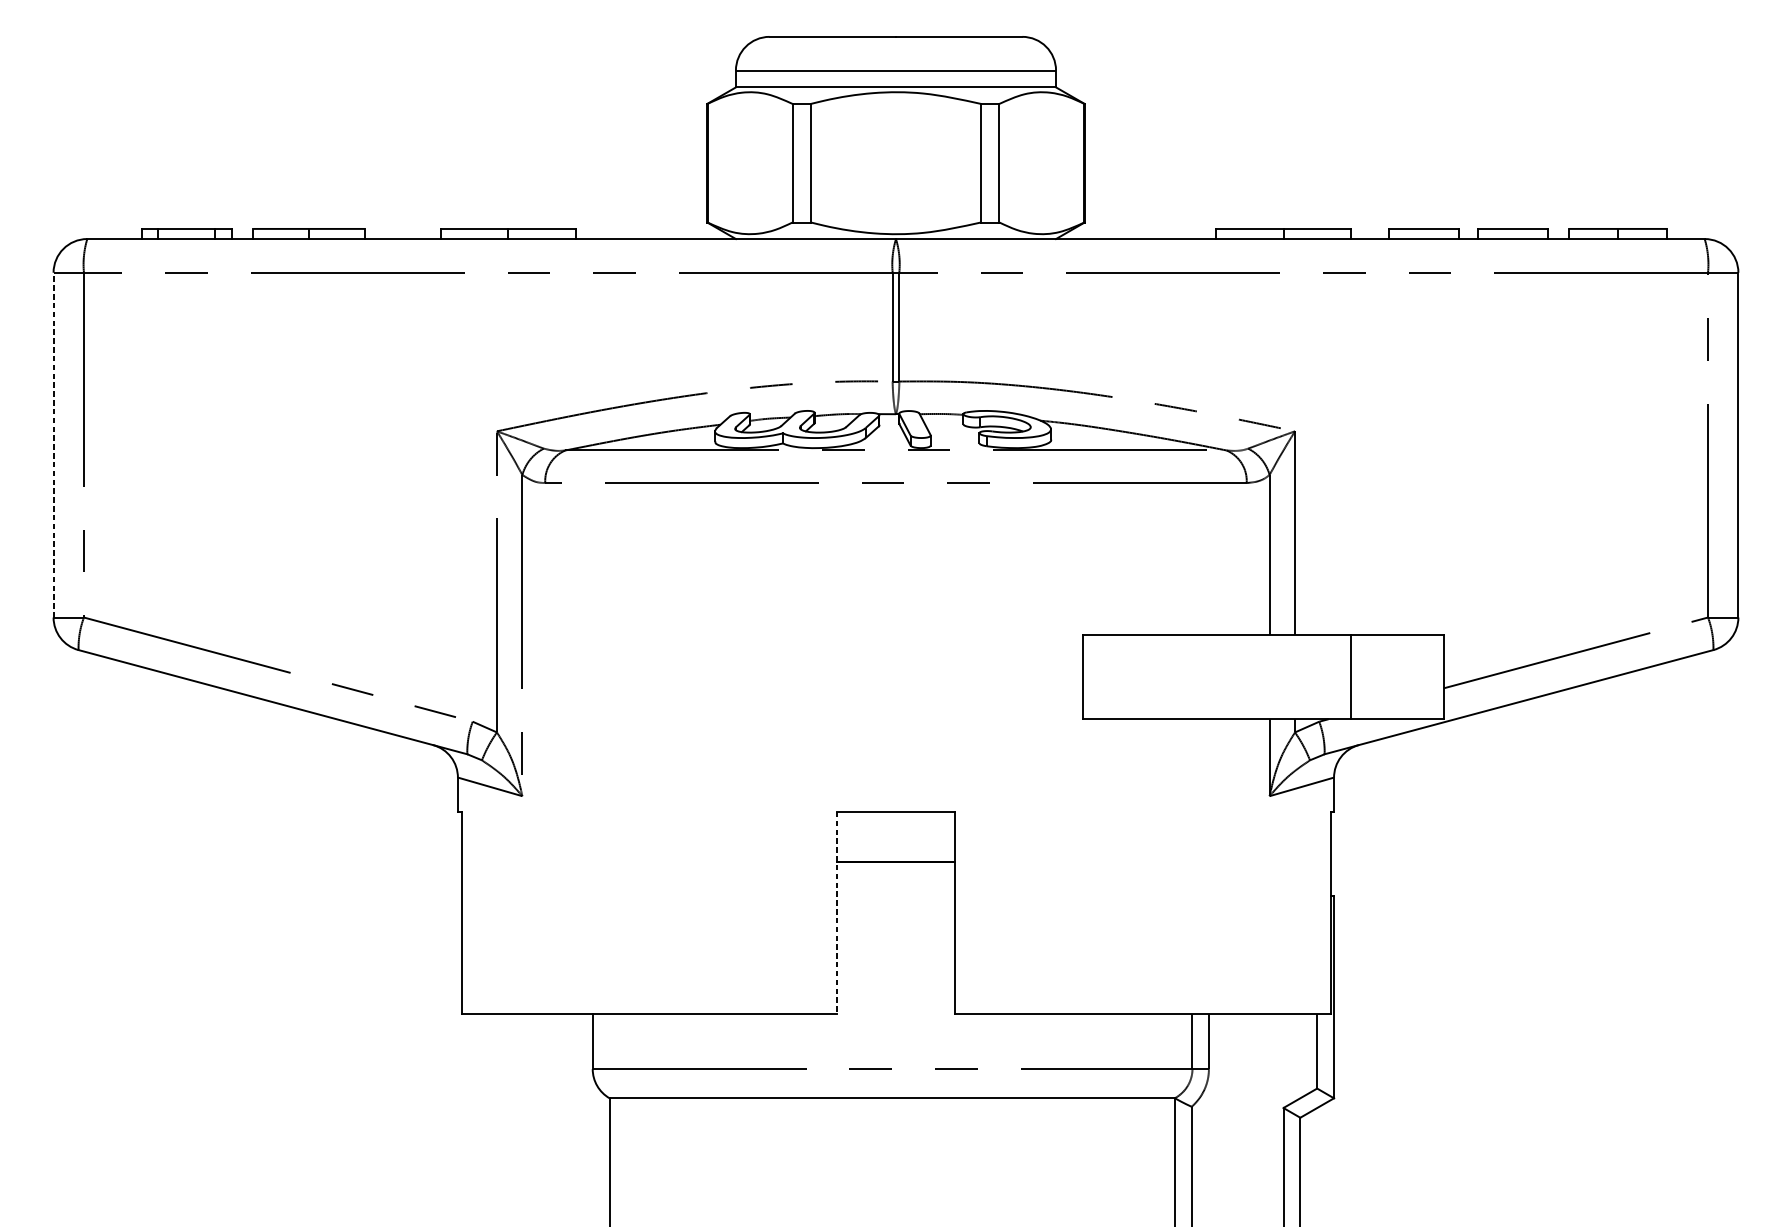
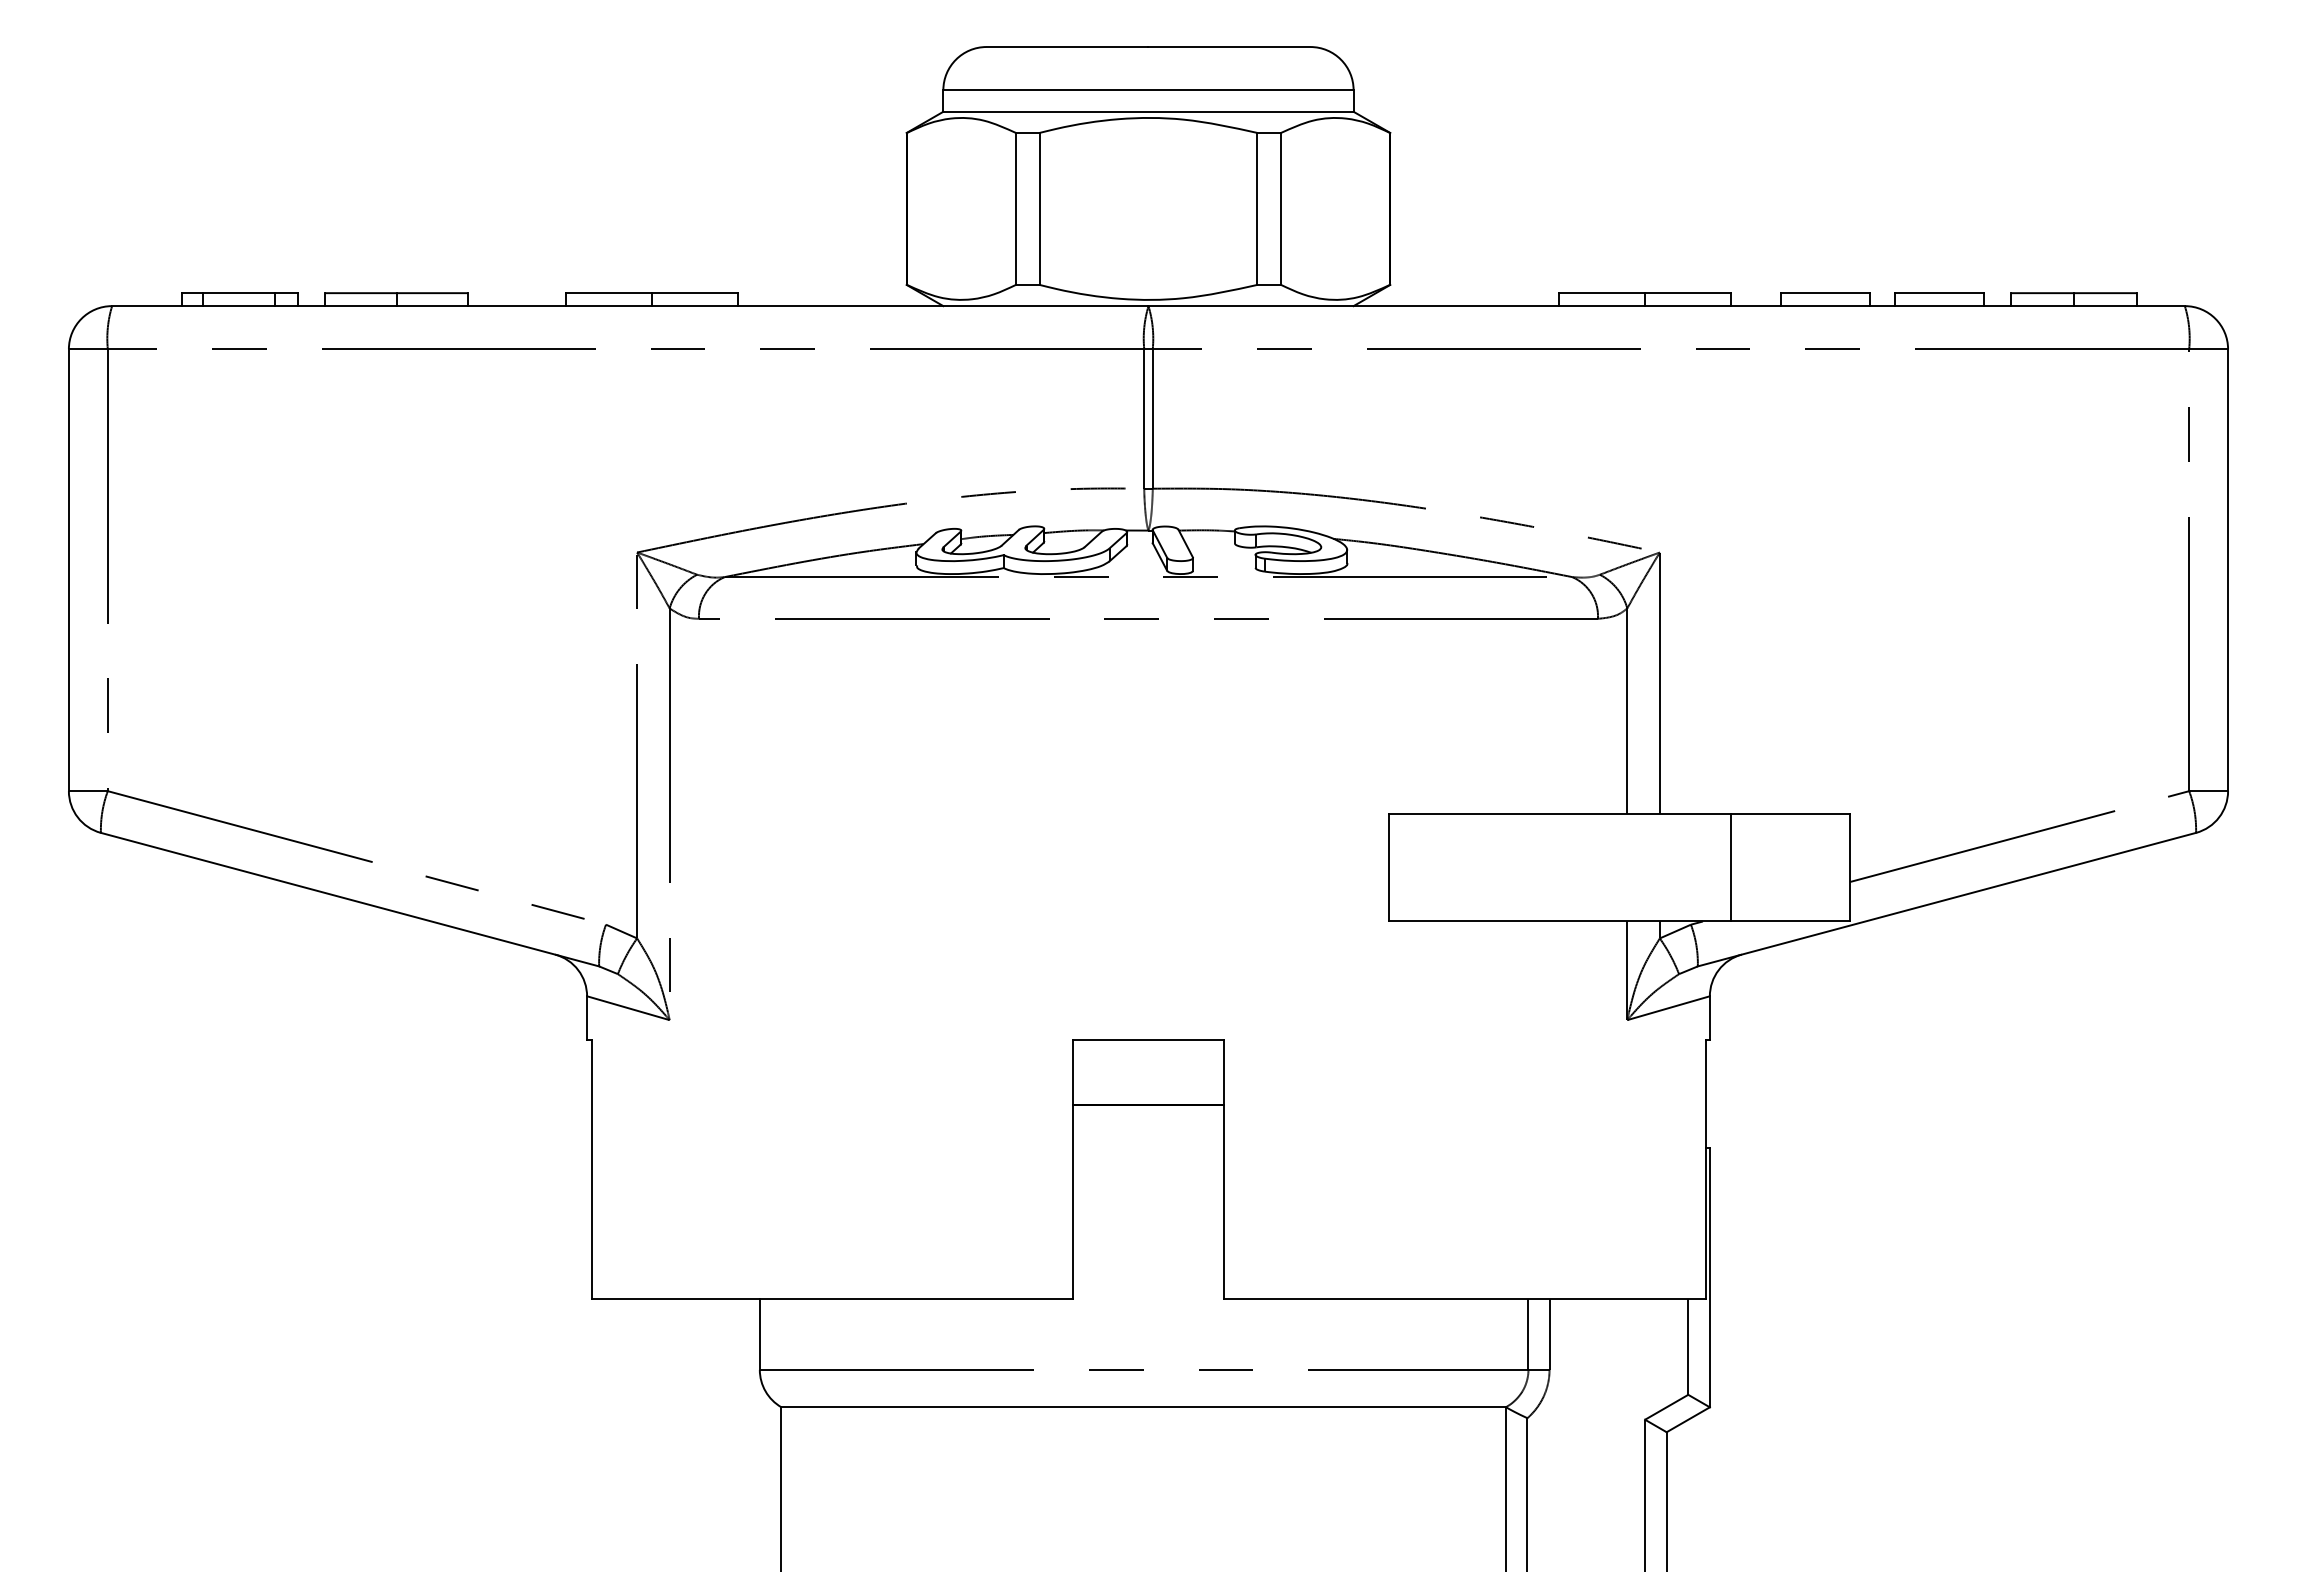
line: (53, 445) -> (68, 570), dashed -> solid
line: (836, 912) -> (1072, 1169), dashed -> solid

